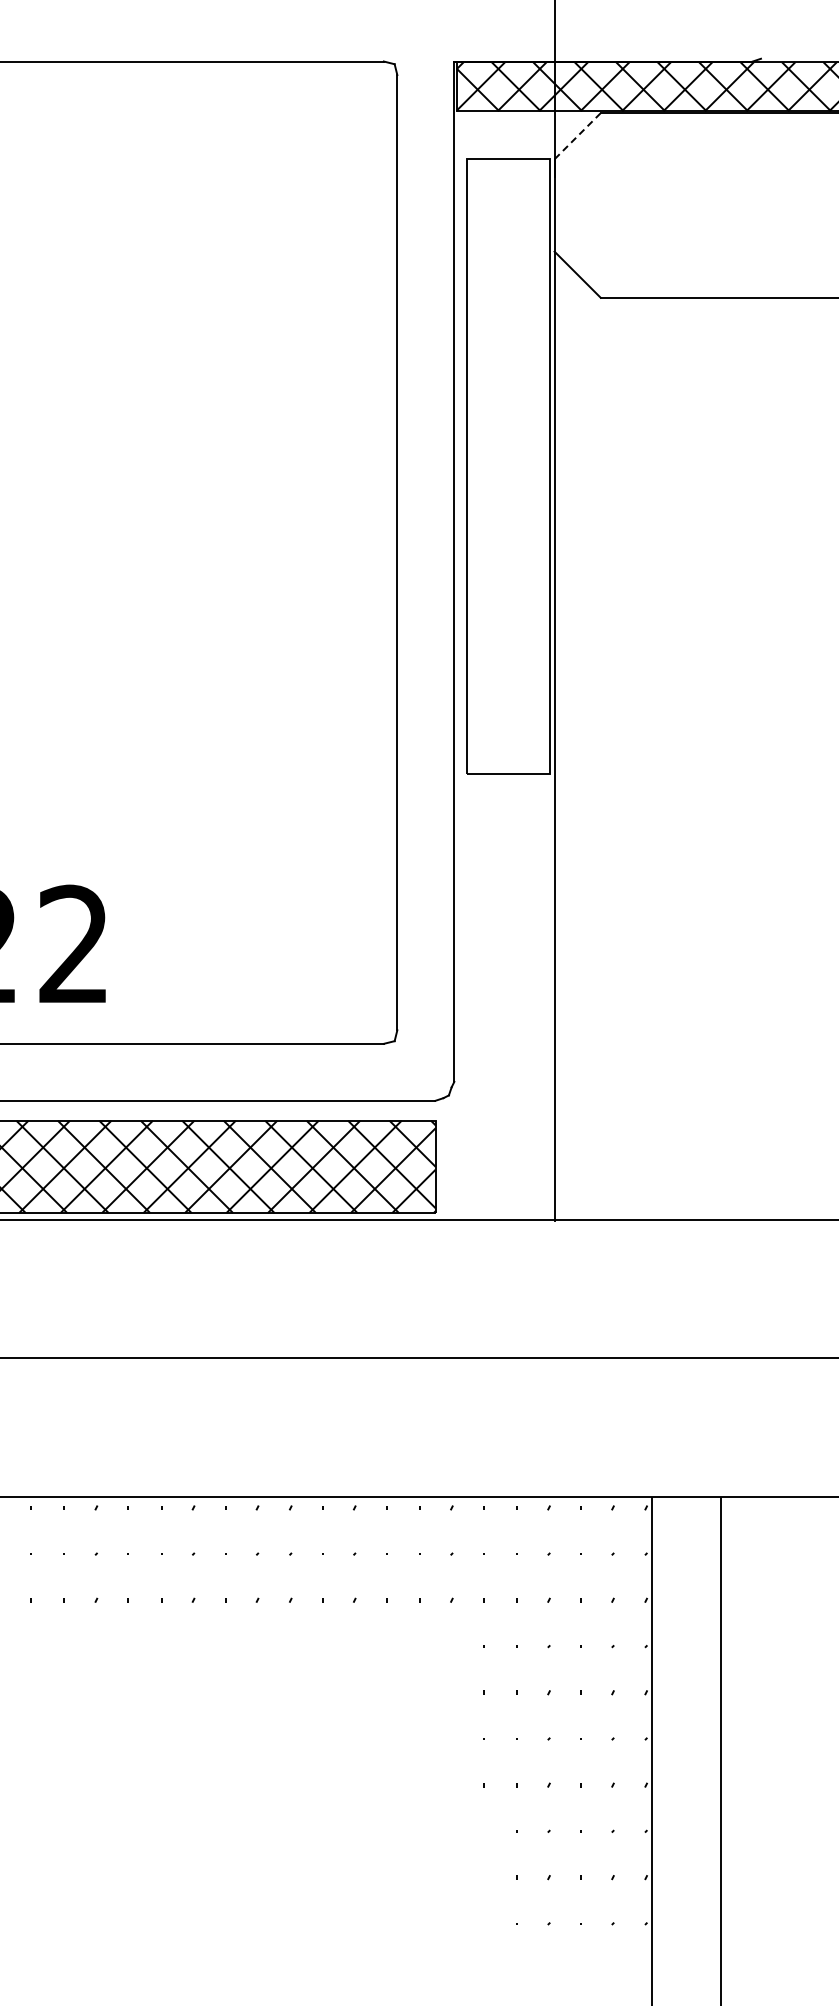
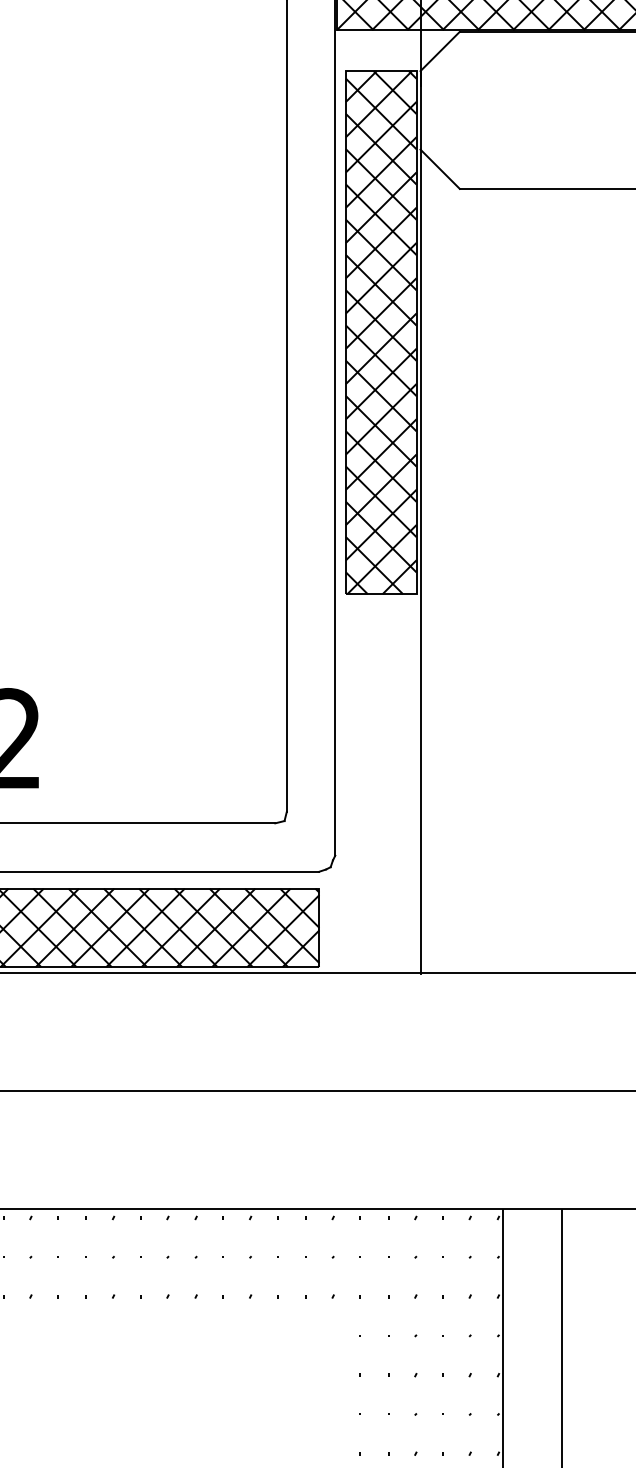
line: (577, 136) -> (440, 51), dashed -> solid
hatch: (507, 466) -> (380, 332), added

